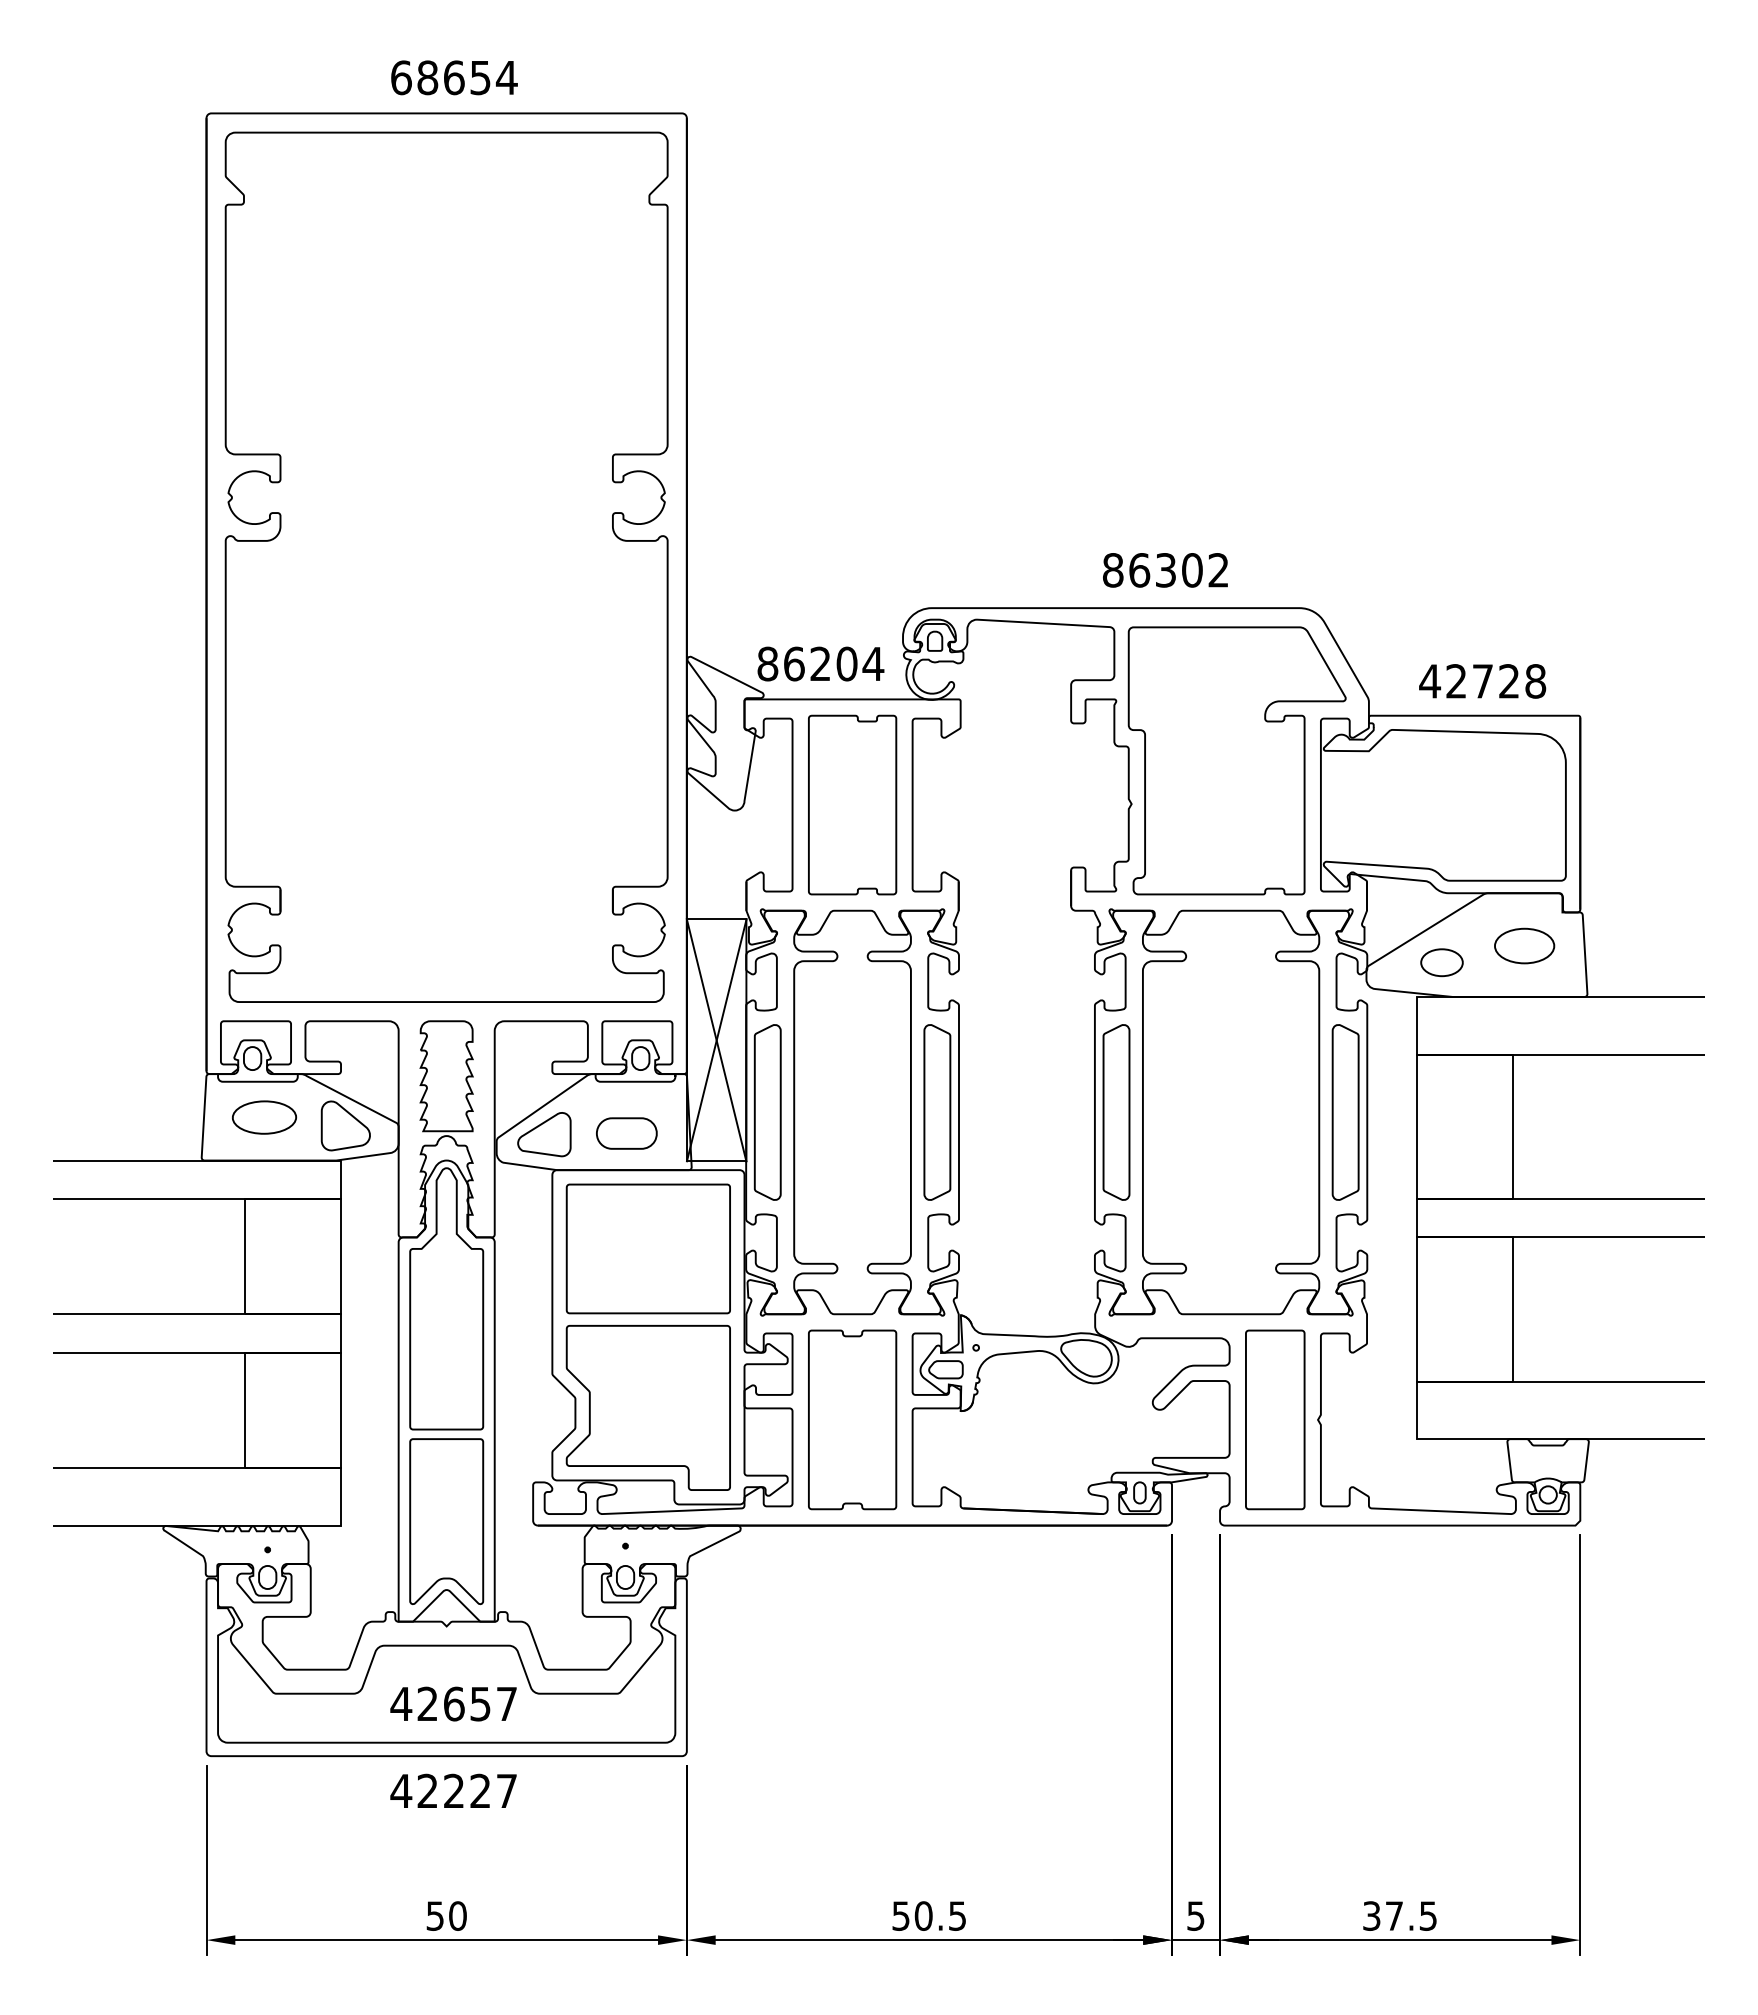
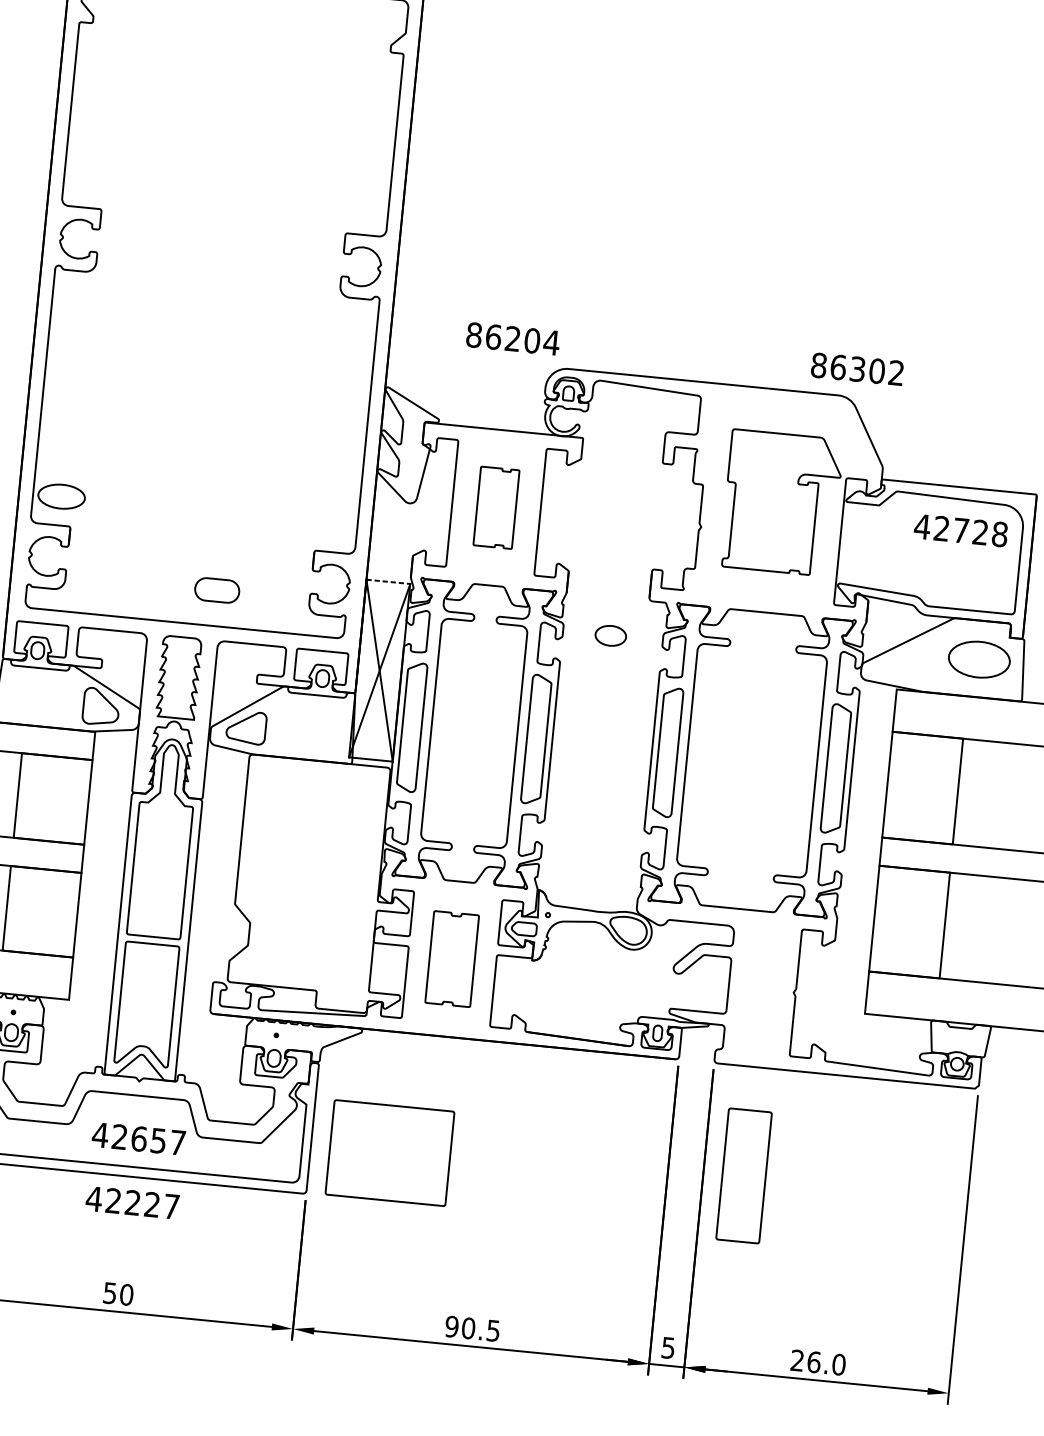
text: (1165, 570) -> (857, 369), moved
text: (820, 663) -> (512, 338), moved
text: (1482, 681) -> (960, 530), moved
part: (1236, 760) -> (781, 502), size x0.7
part: (852, 804) -> (496, 507), size x0.6
line: (716, 919) -> (388, 582), solid -> dashed
part: (1524, 945) -> (979, 659), size x1.4
part: (1441, 962) -> (610, 635), moved
part: (264, 1117) -> (61, 496), moved
part: (626, 1133) -> (216, 590), moved
part: (647, 1248) -> (389, 1152), moved
part: (647, 1407) -> (302, 935), removed
part: (852, 1419) -> (452, 958), size x0.7
part: (1275, 1419) -> (744, 1175), moved
text: (900, 1915) -> (451, 1326), 50.5 -> 90.5
text: (1400, 1915) -> (818, 1362), 37.5 -> 26.0

